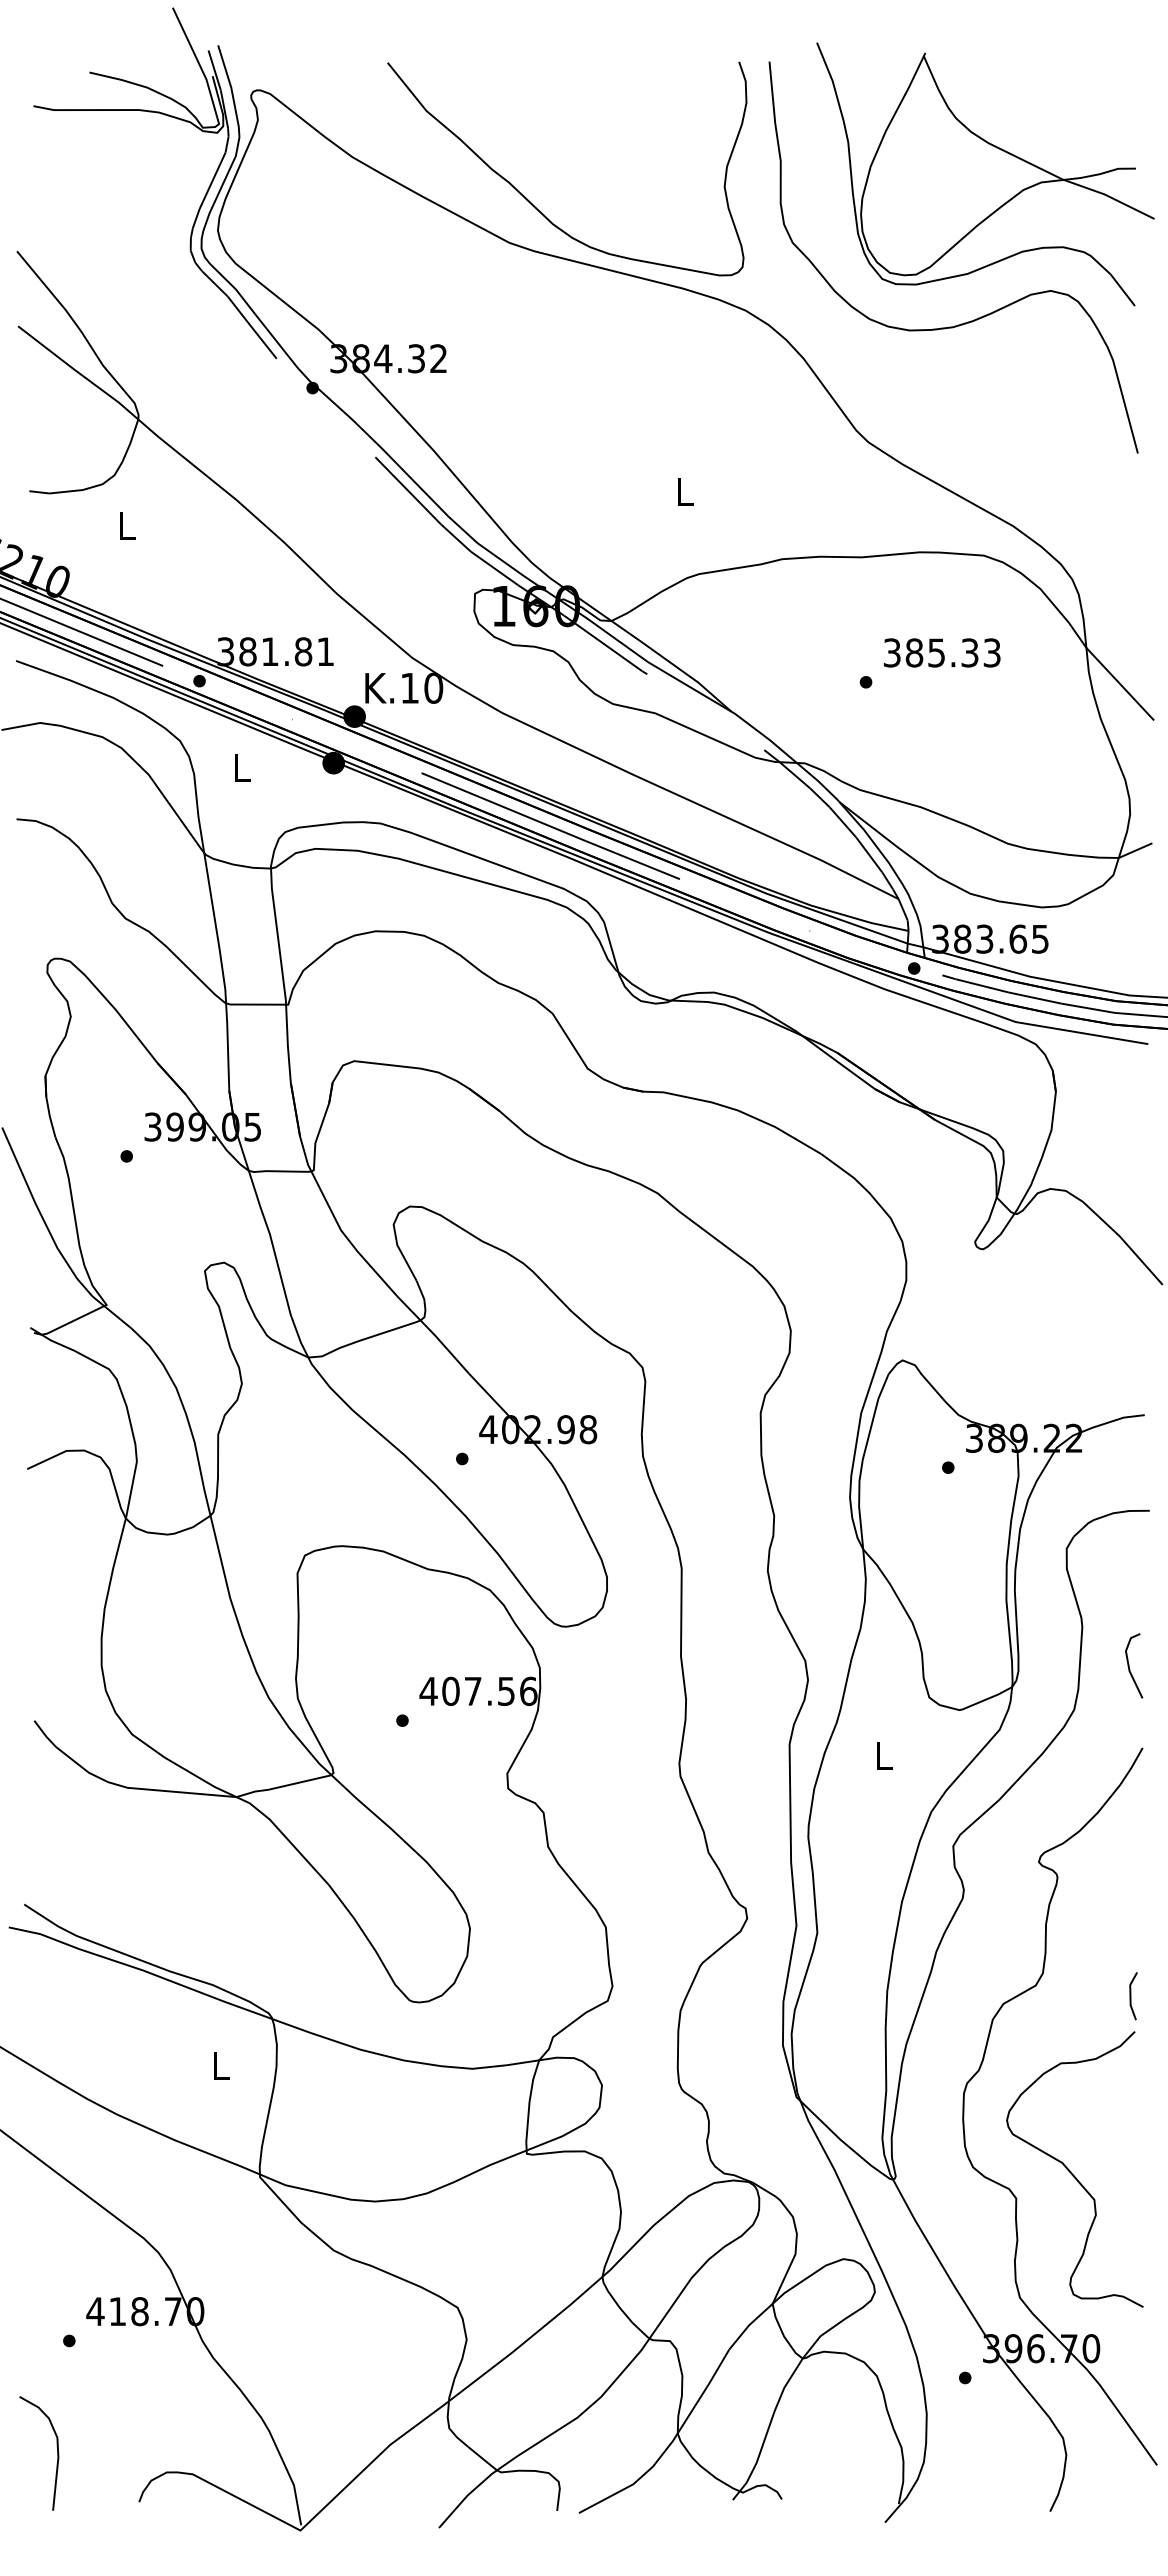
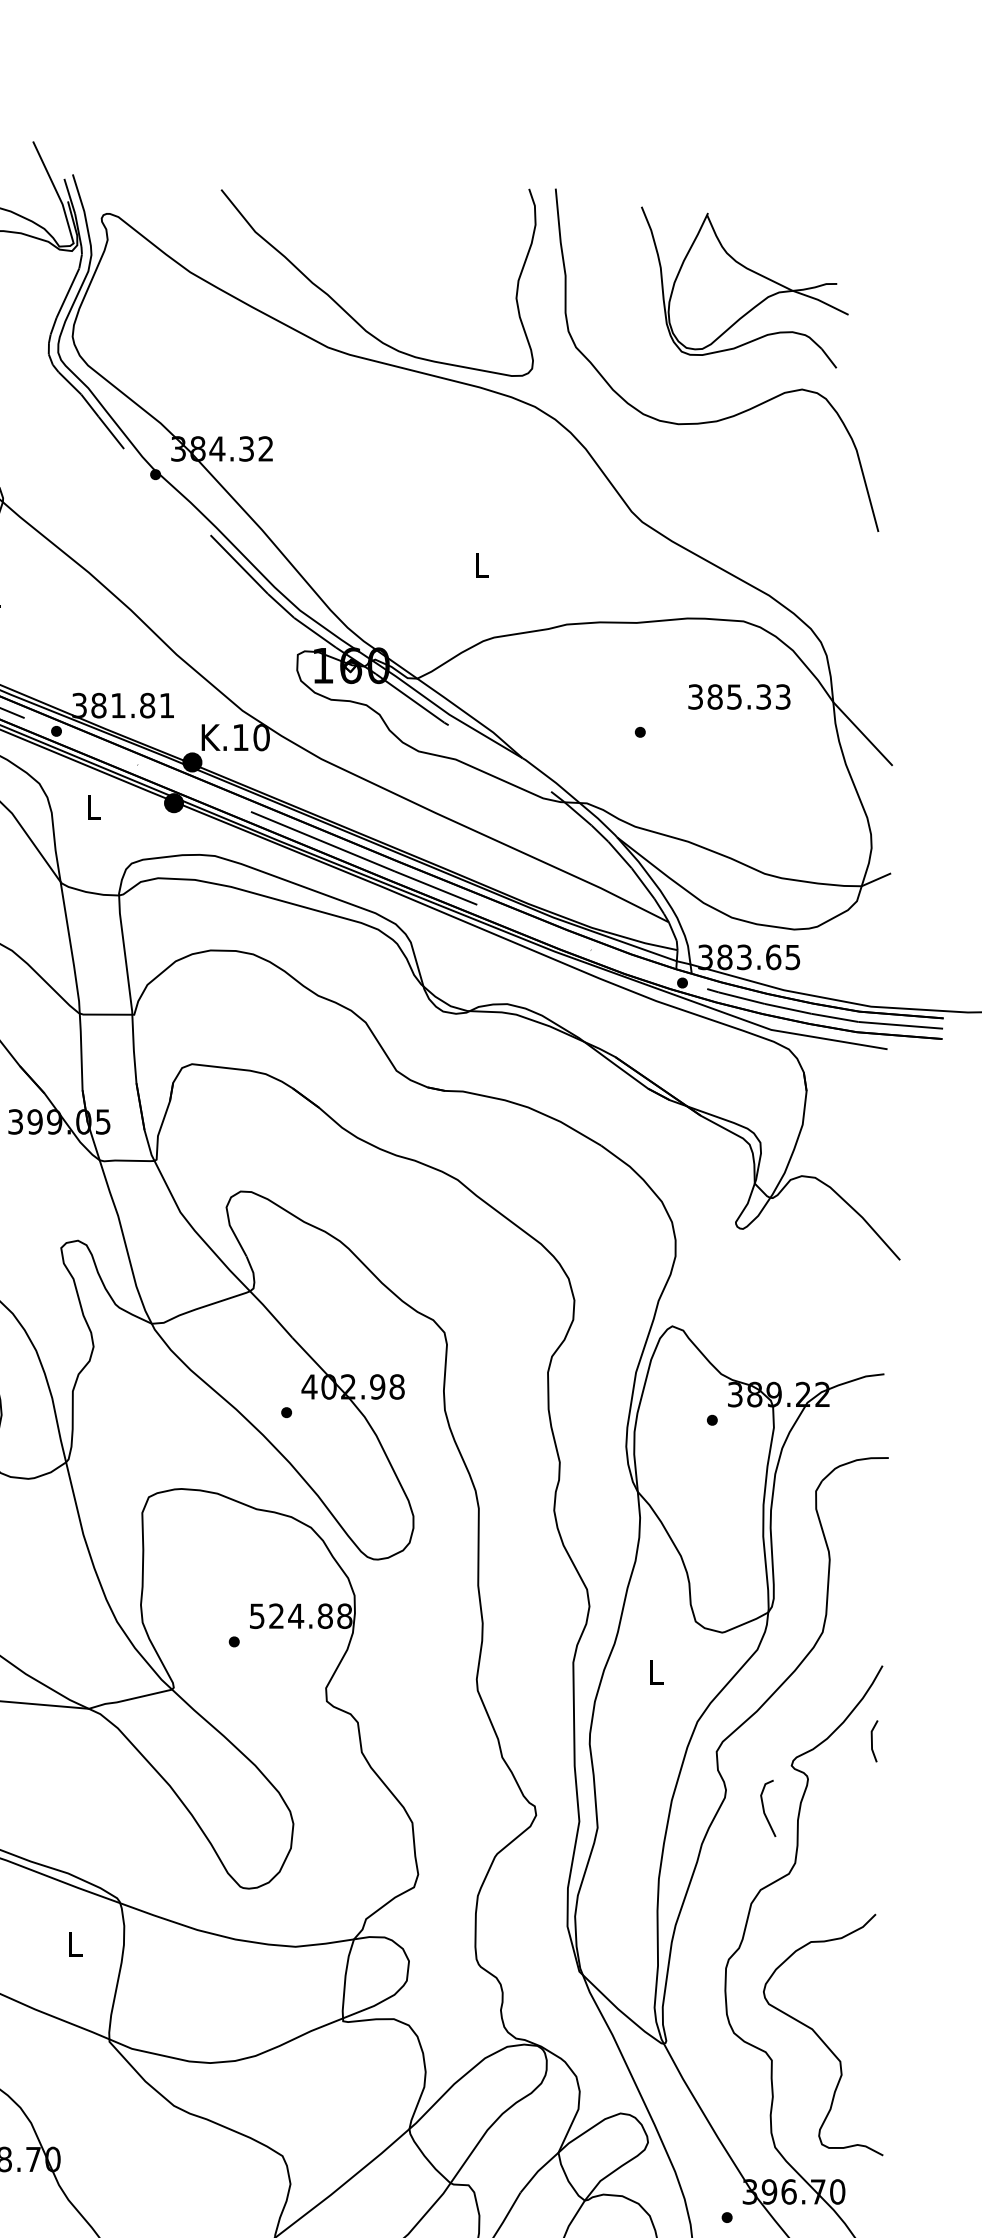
part: (985, 174) -> (744, 287), size x0.7
text: (942, 652) -> (739, 696), moved
line: (1129, 1665) -> (764, 1808), moved
text: (478, 1691) -> (300, 1616), 407.56 -> 524.88
line: (1131, 1996) -> (872, 1741), moved

